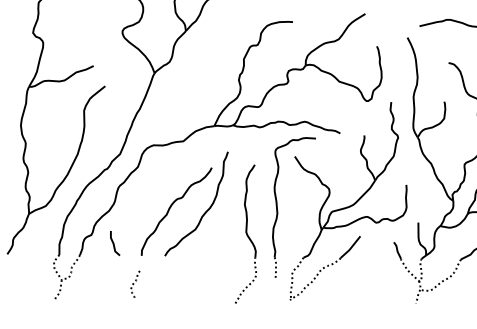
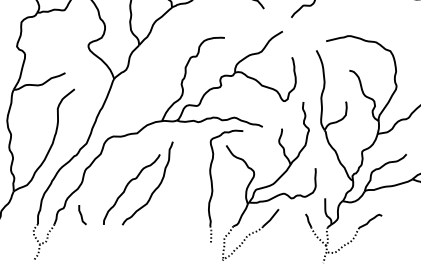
part: (246, 234) -> (187, 207), removed
curve: (134, 284) -> (98, 247), removed

